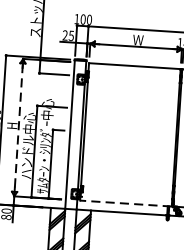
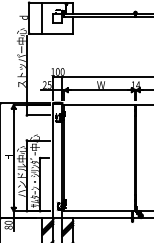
line: (18, 128) -> (13, 158), dashed -> solid
line: (125, 204) -> (99, 211), dashed -> solid

